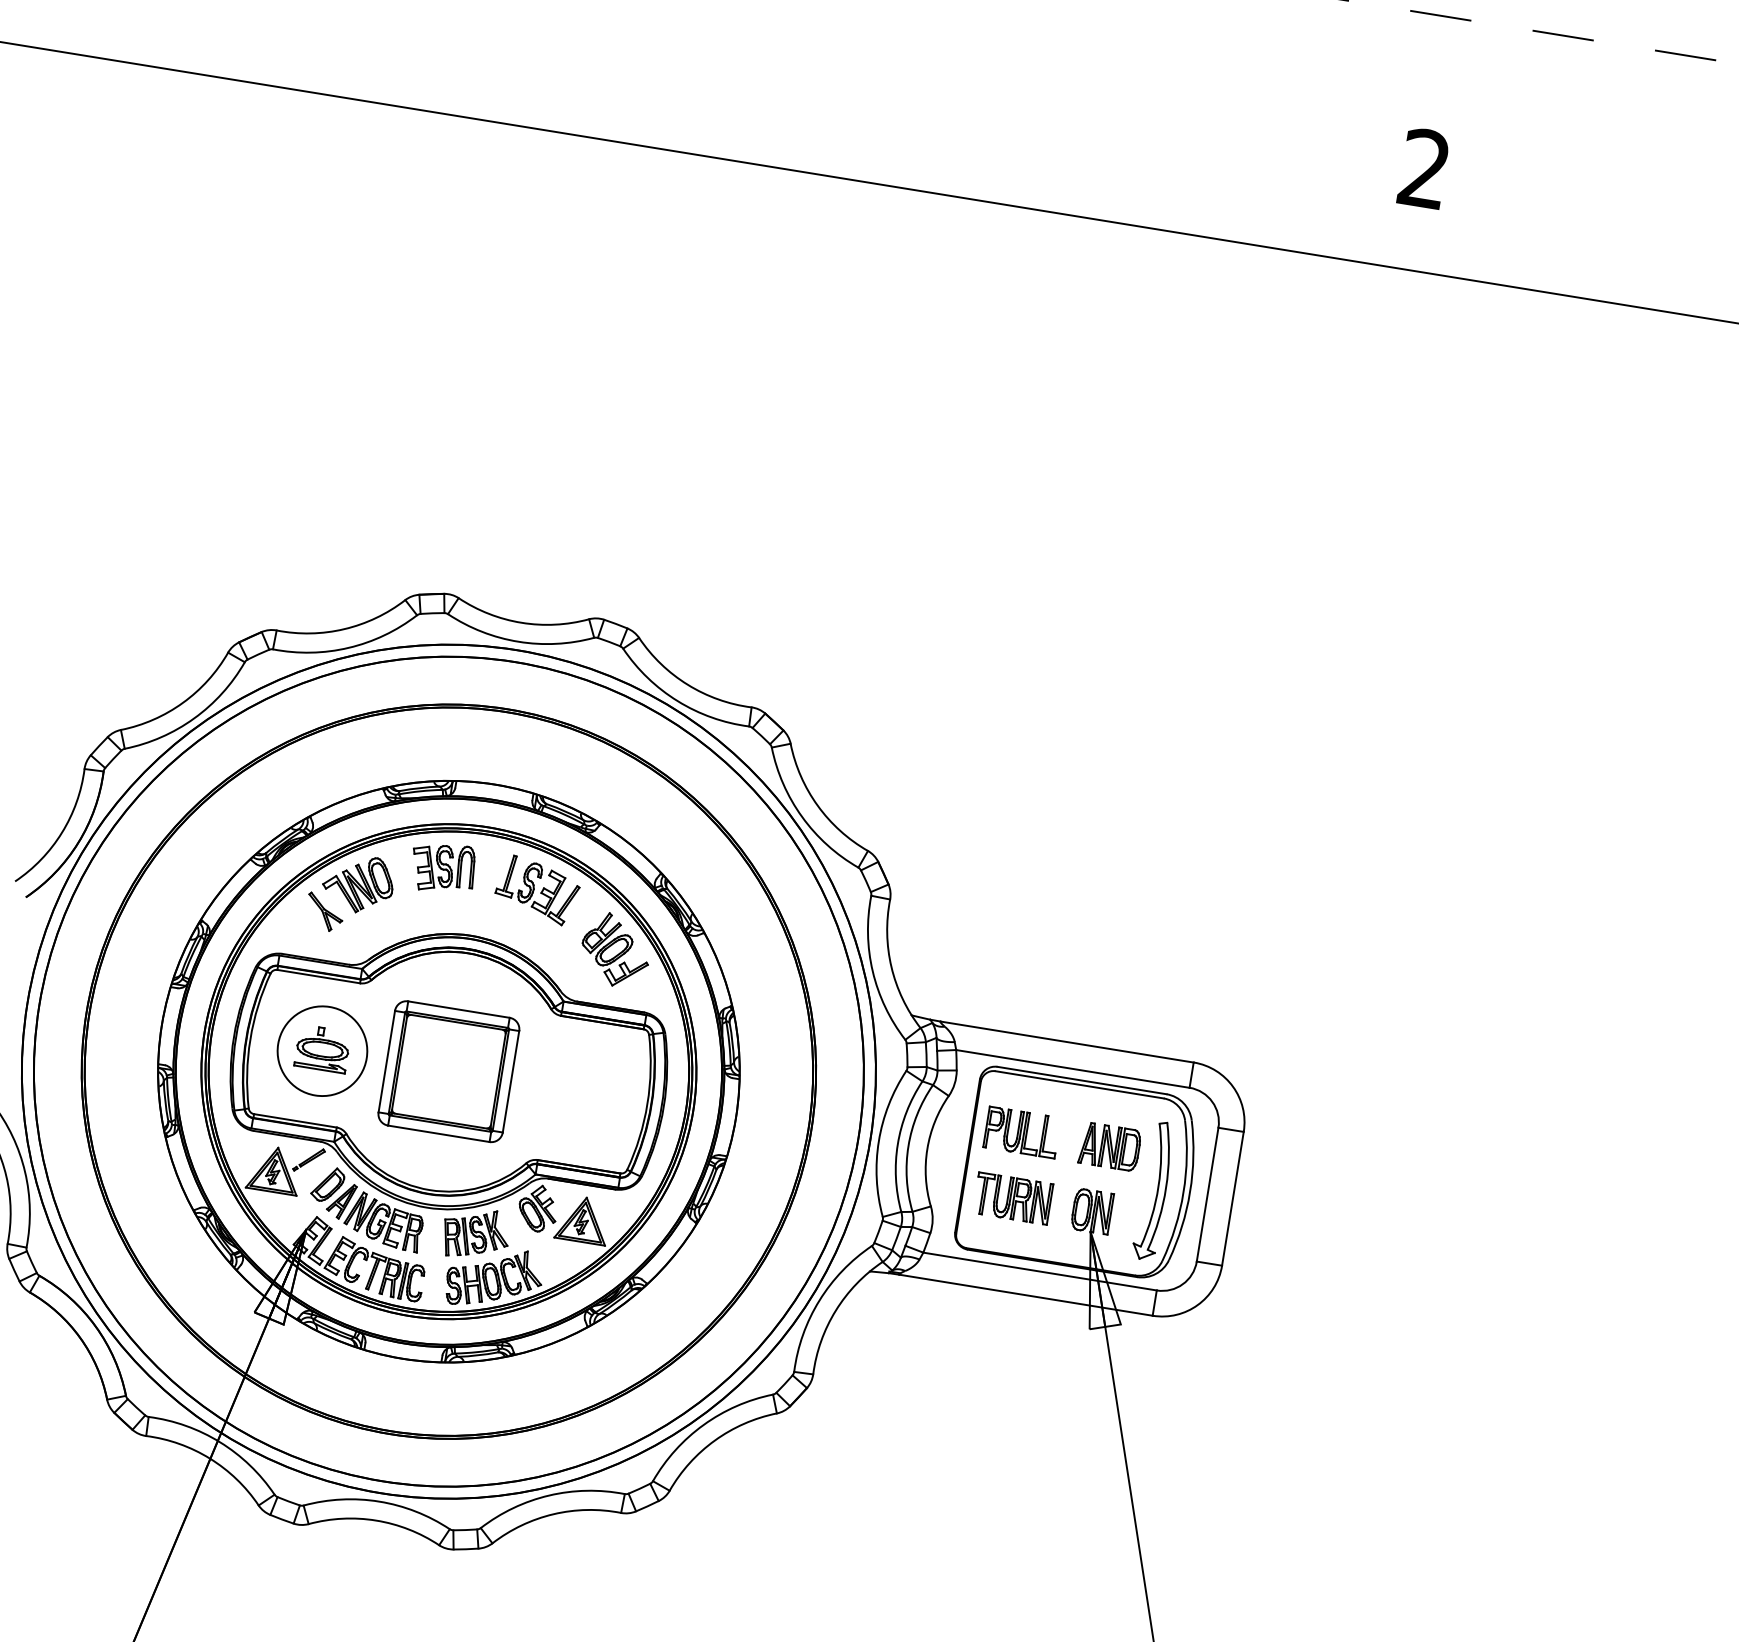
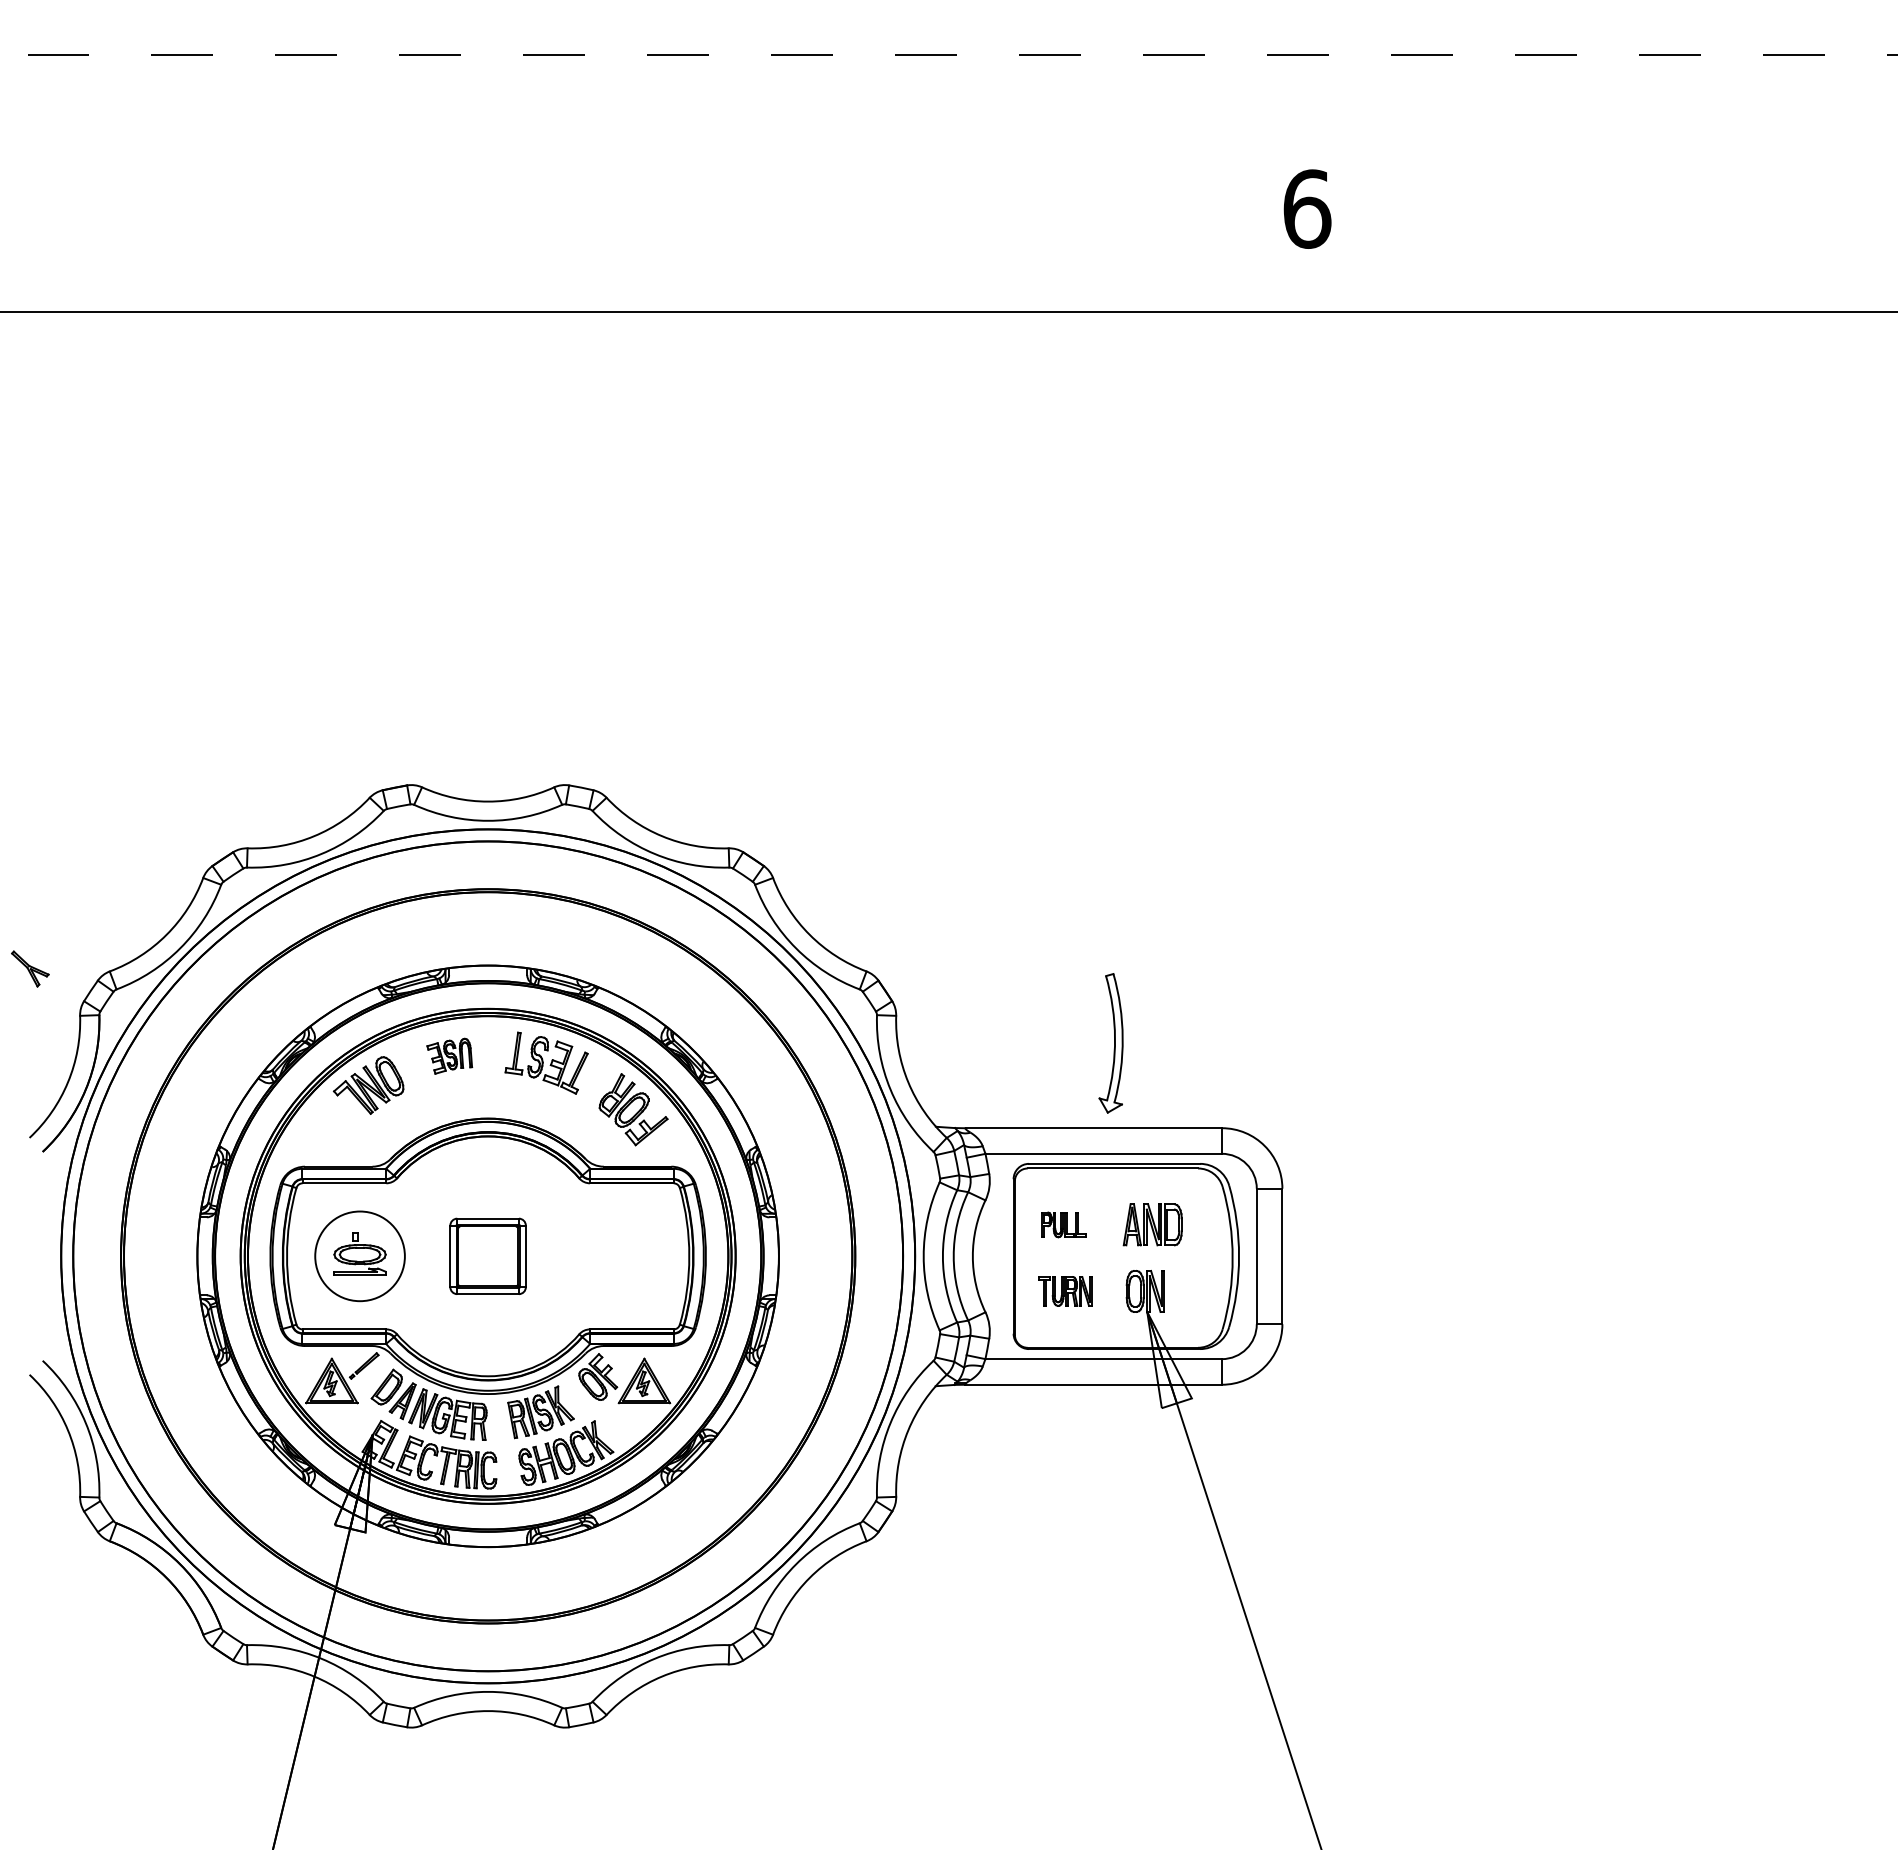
text: (1425, 168) -> (1307, 208), 2 -> 6
part: (442, 868) -> (449, 1056), size x0.7
part: (325, 912) -> (30, 968), moved
part: (448, 1071) -> (487, 1256), size x0.6
part: (1021, 1132) -> (1063, 1224), size x0.6
part: (1153, 1190) -> (1110, 1043), moved
part: (1013, 1198) -> (1065, 1291), size x0.7

